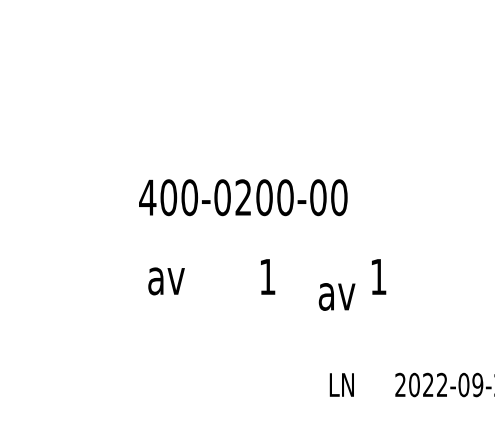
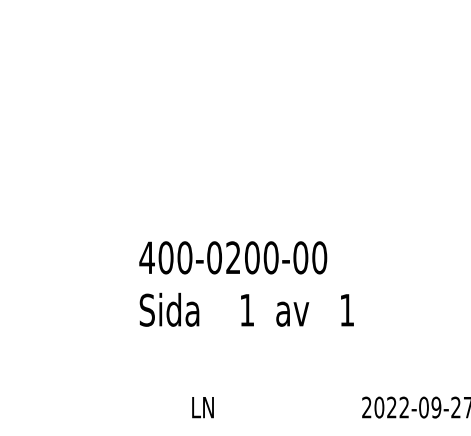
text: (243, 197) -> (233, 257), moved
text: (181, 276) -> (169, 309), av -> Sida
text: (336, 296) -> (292, 313), moved
text: (341, 384) -> (202, 407), moved

